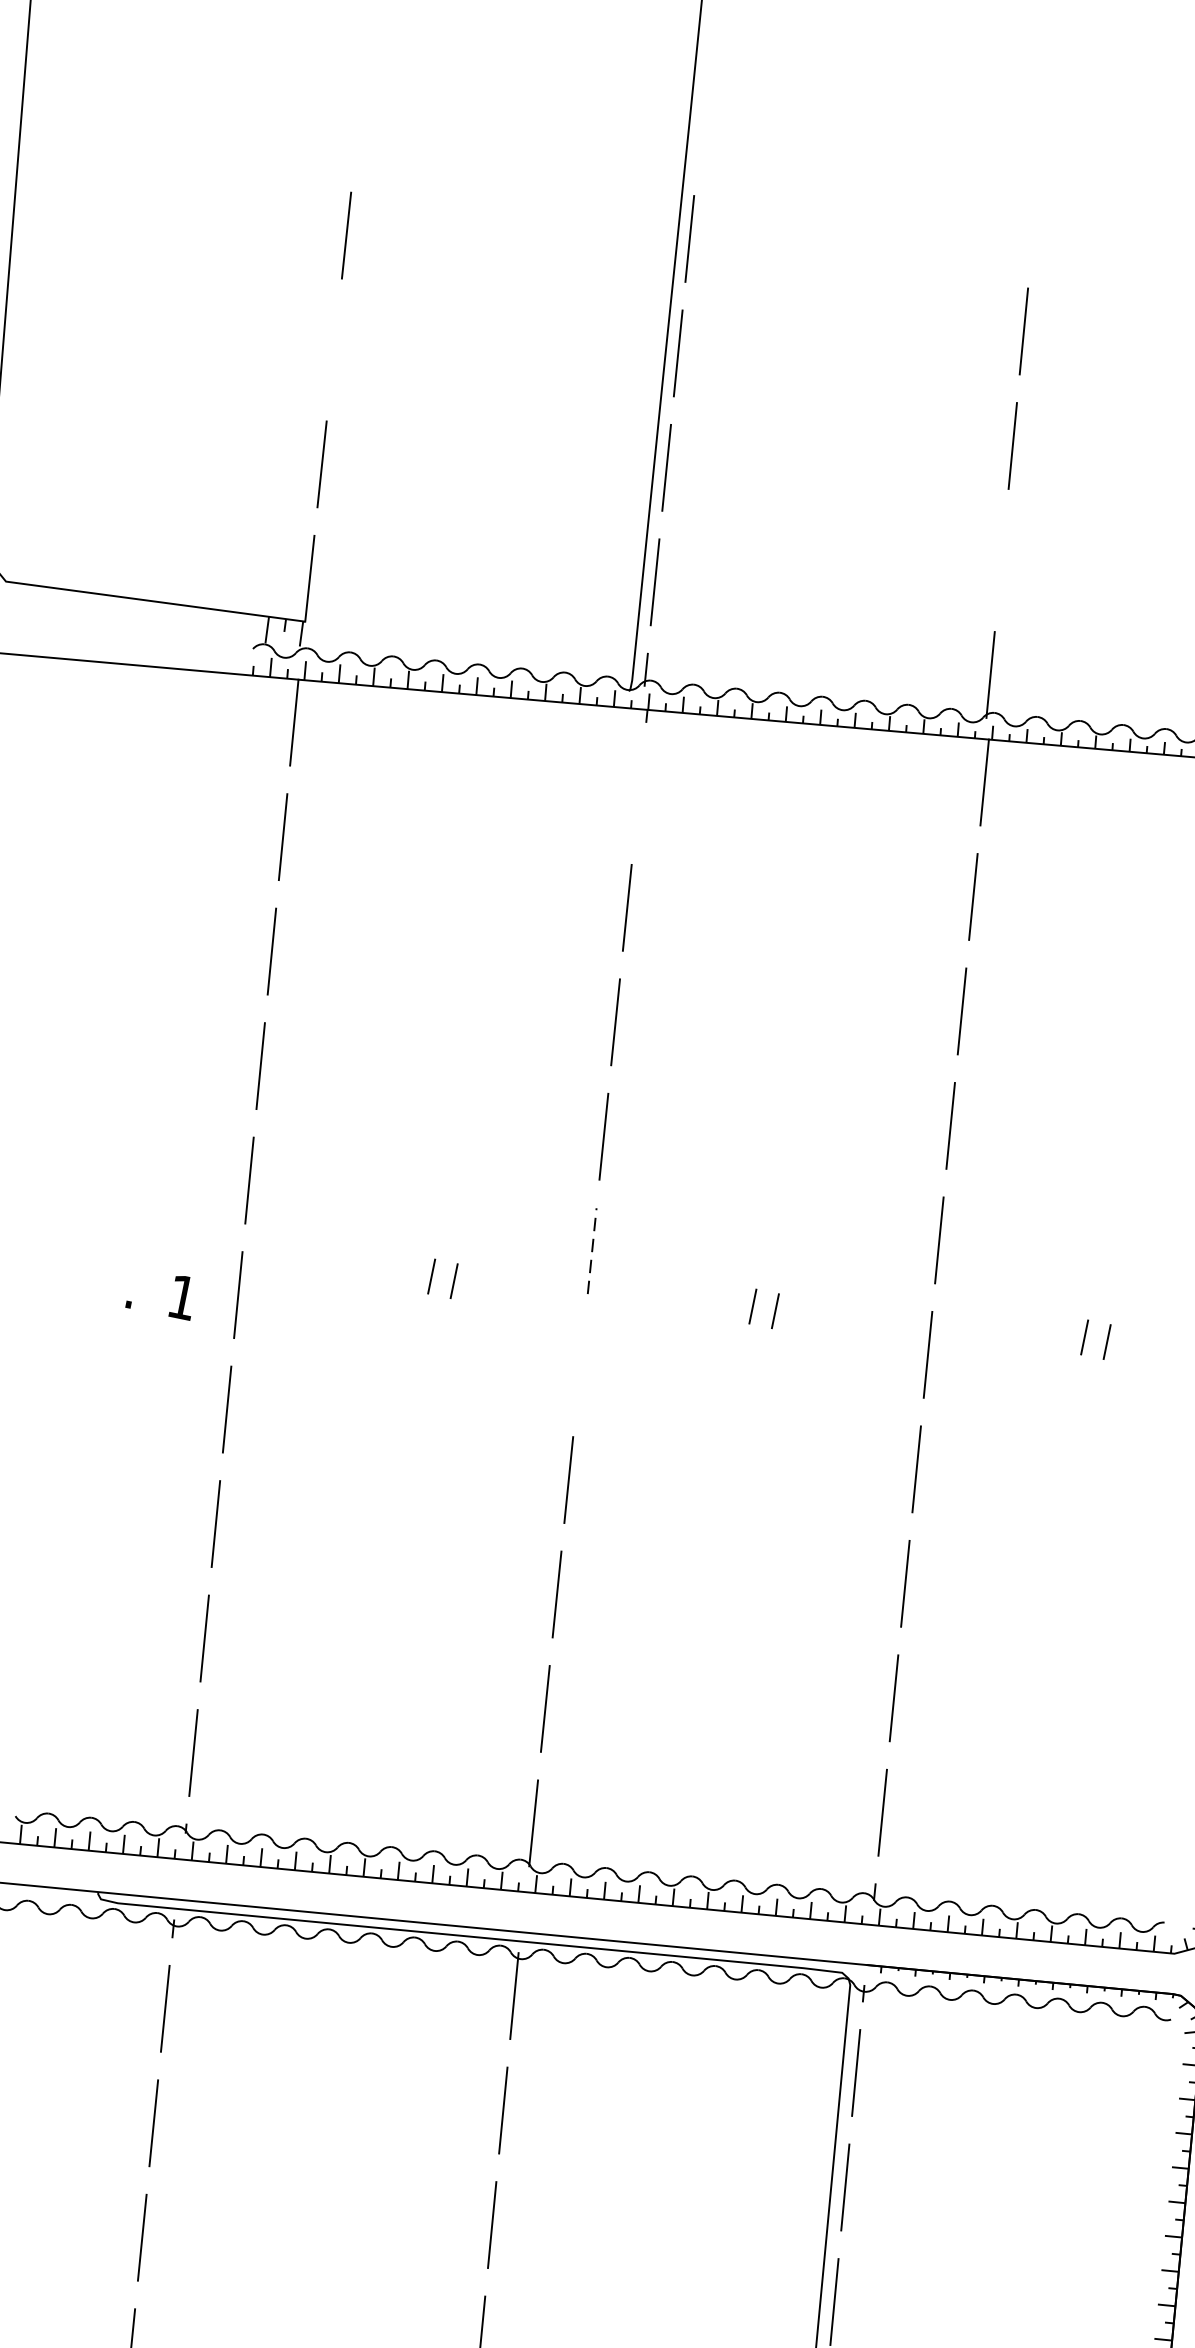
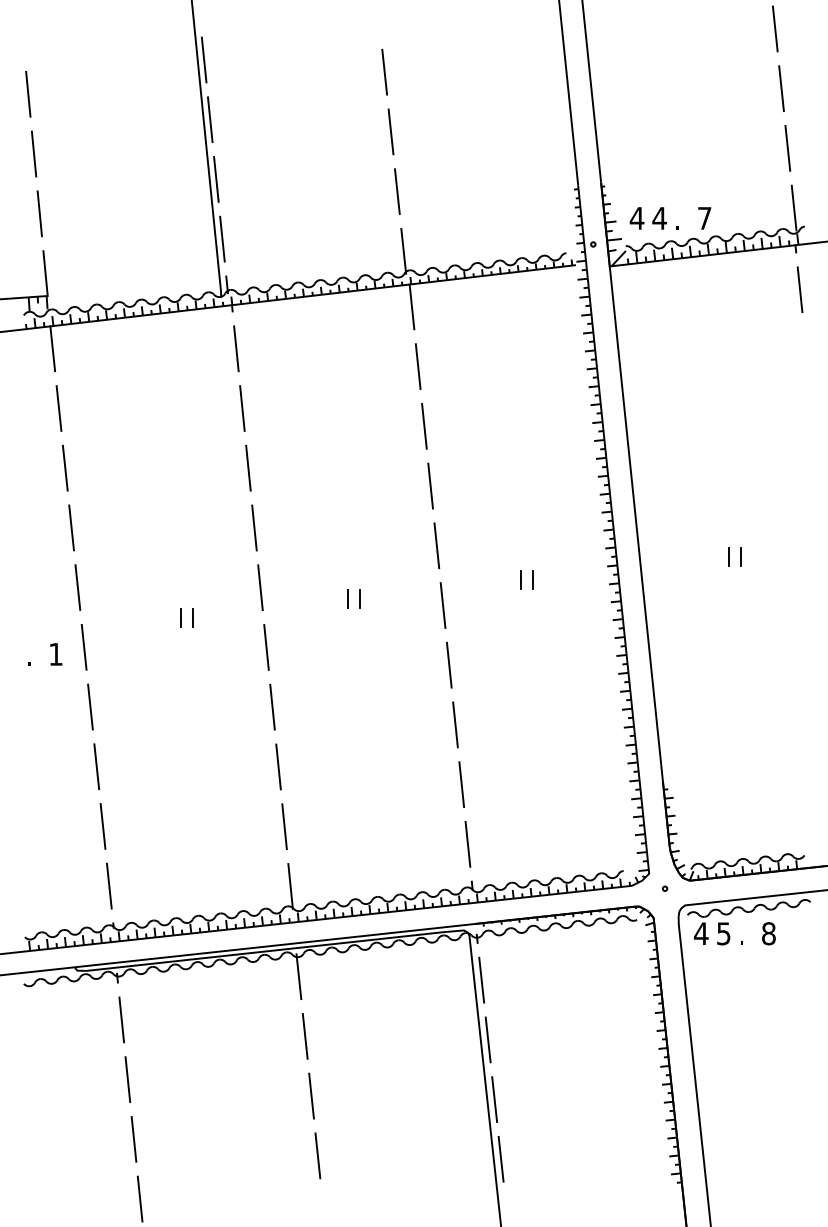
line: (333, 348) -> (33, 153), added
line: (1001, 560) -> (397, 191), added
line: (639, 792) -> (236, 348), added
line: (592, 1250) -> (260, 587), dashed -> solid
line: (580, 1365) -> (266, 647), added

